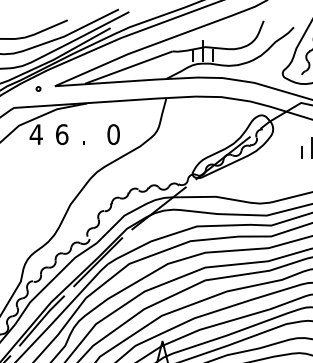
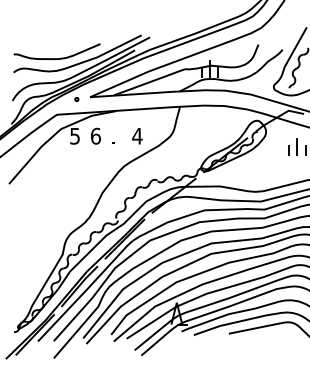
text: (113, 133) -> (137, 135), 0 -> 4
text: (35, 134) -> (74, 136), 4 -> 5

